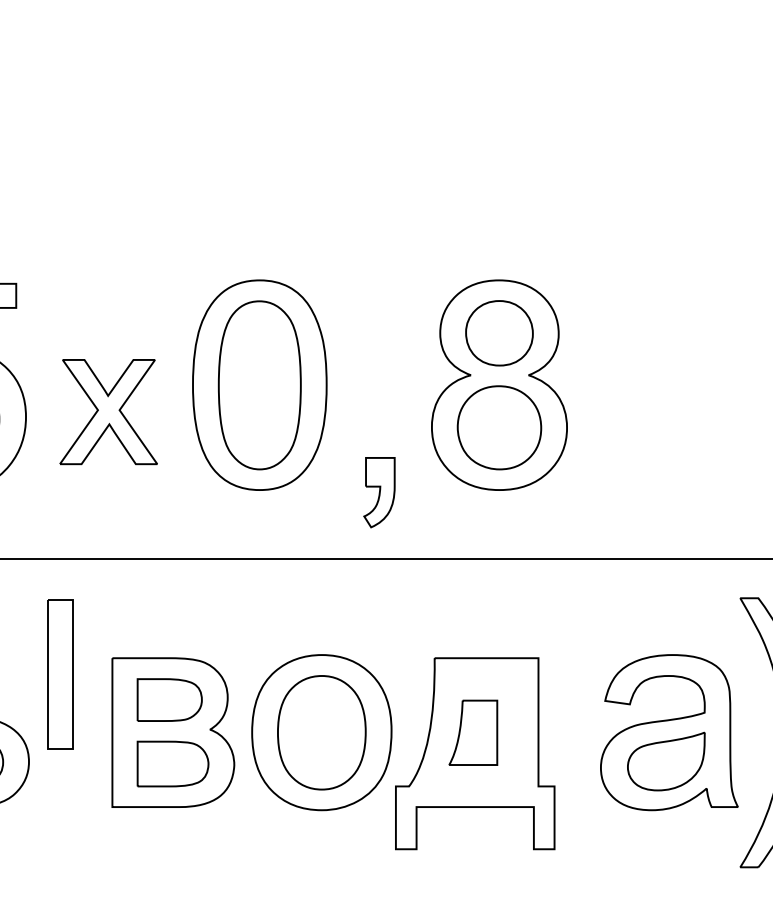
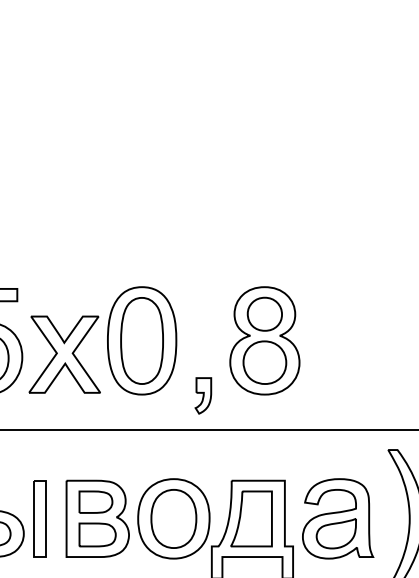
part: (108, 411) -> (64, 354), size x1.43
part: (59, 673) -> (39, 518), moved
part: (473, 731) -> (251, 518), size x1.67
part: (670, 731) -> (338, 518), moved

